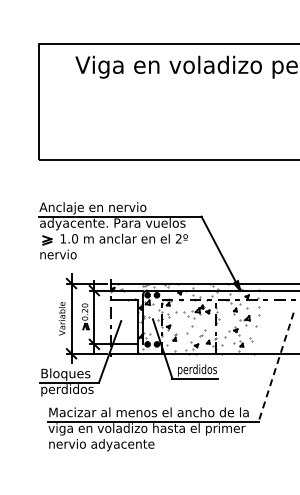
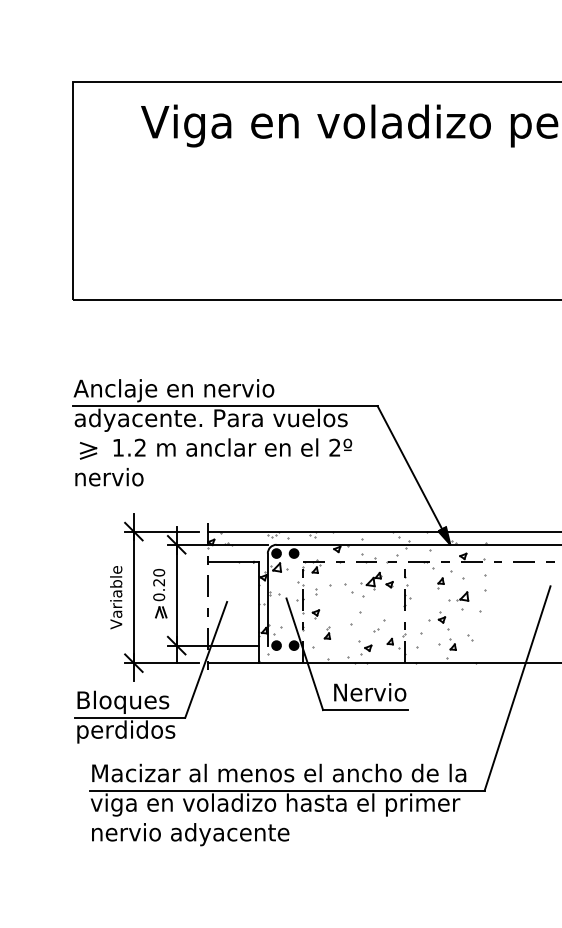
text: (75, 238) -> (141, 447), 1.0 -> 1.2
line: (276, 367) -> (518, 688), dashed -> solid
text: (197, 370) -> (370, 694), perdidos -> Nervio

